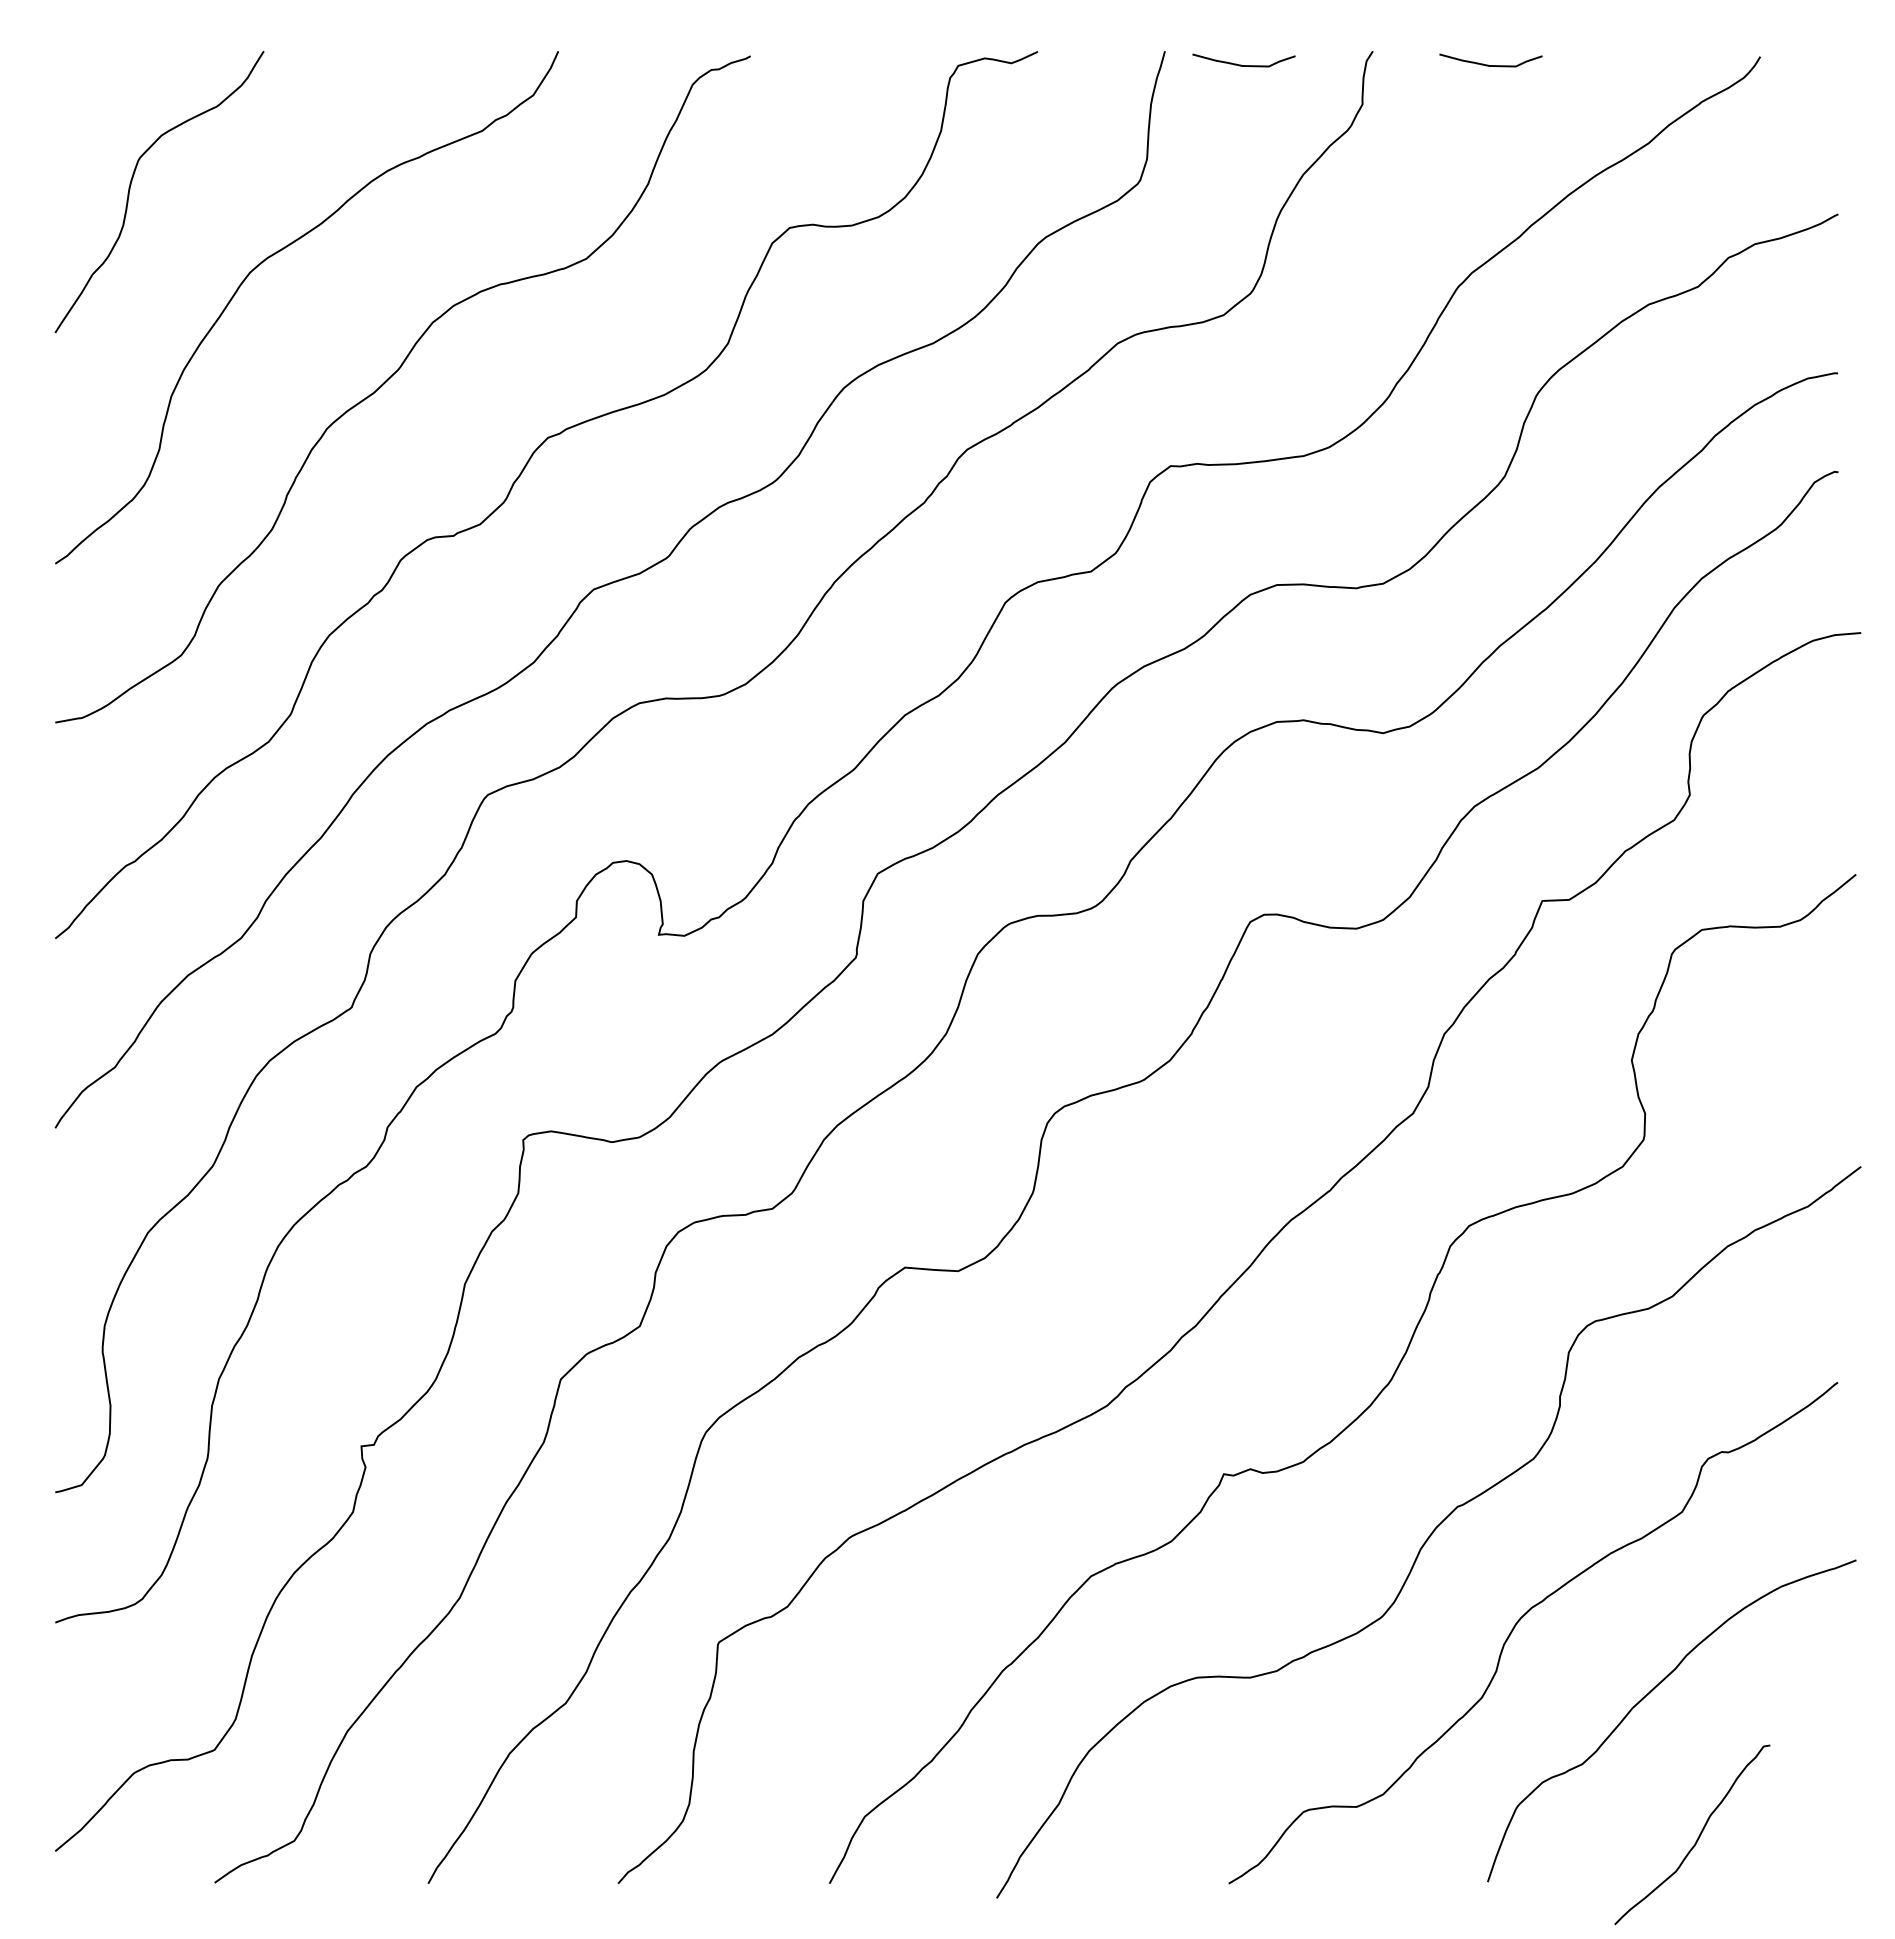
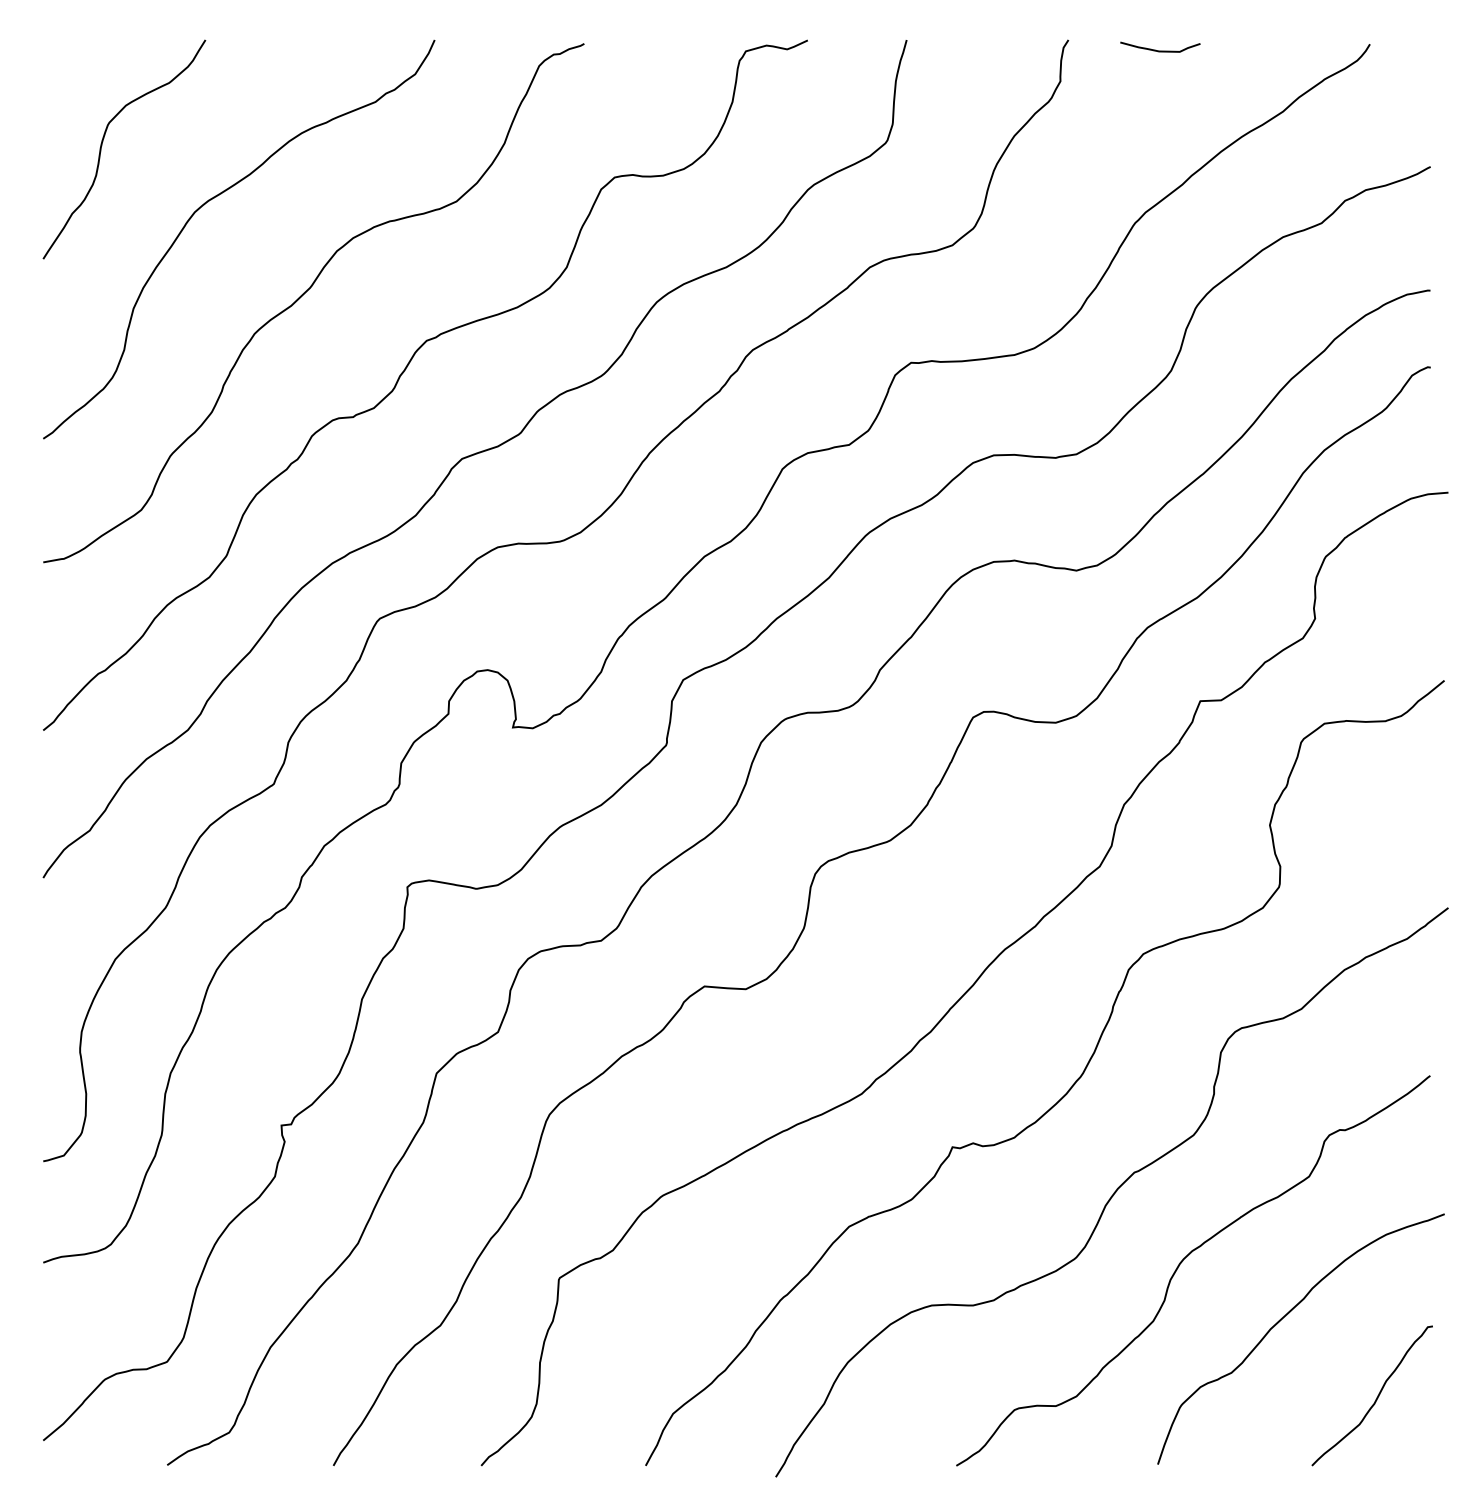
curve: (1241, 64) -> (966, 50), removed
curve: (1697, 1837) -> (1376, 1397), moved

